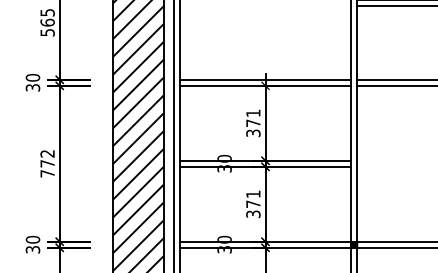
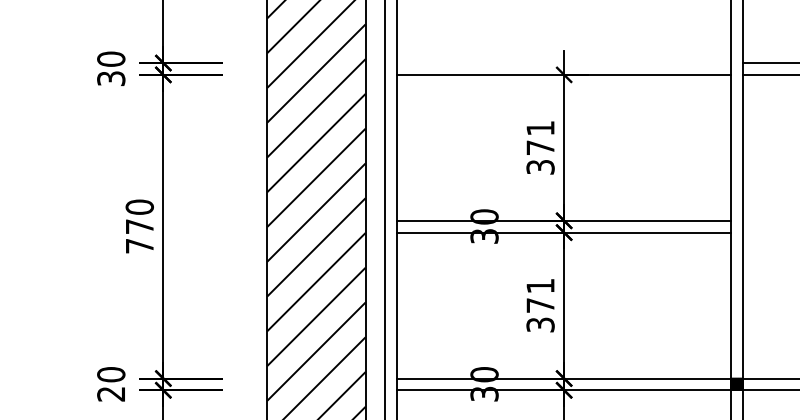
line: (265, 79) -> (564, 62), removed
text: (47, 153) -> (139, 206), 772 -> 770
text: (33, 249) -> (112, 393), 30 -> 20

